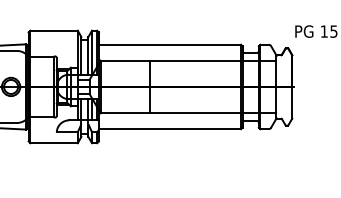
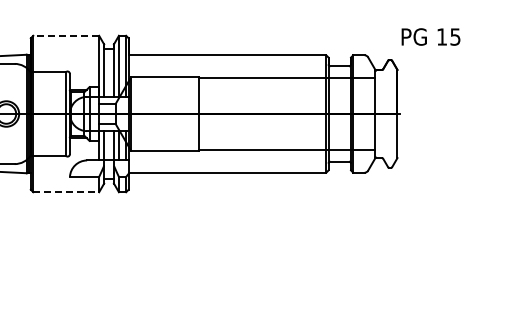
line: (54, 30) -> (66, 35), solid -> dashed
line: (54, 143) -> (66, 192), solid -> dashed

